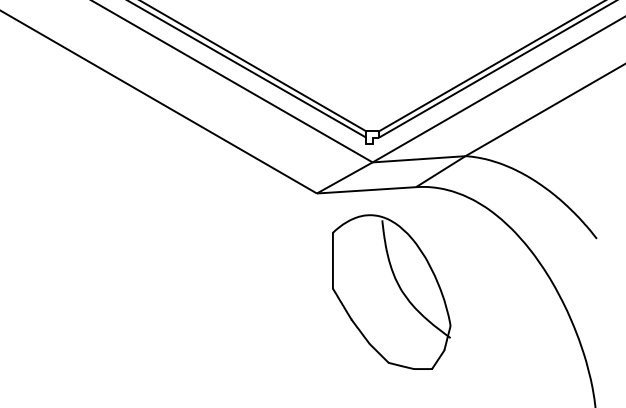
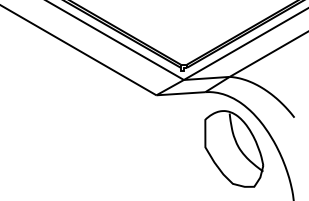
part: (392, 291) -> (234, 148), moved

